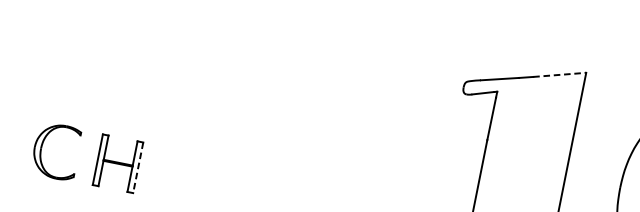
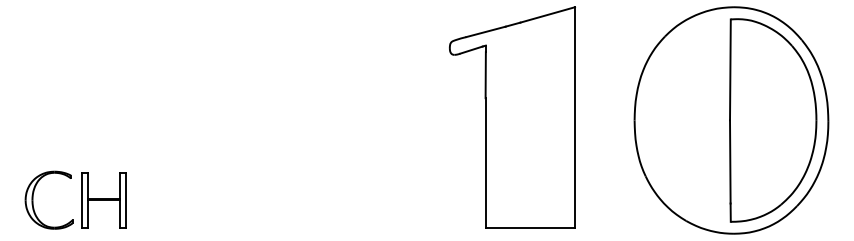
line: (560, 74) -> (548, 14), dashed -> solid
part: (42, 147) -> (33, 199), moved
line: (138, 168) -> (126, 200), dashed -> solid

